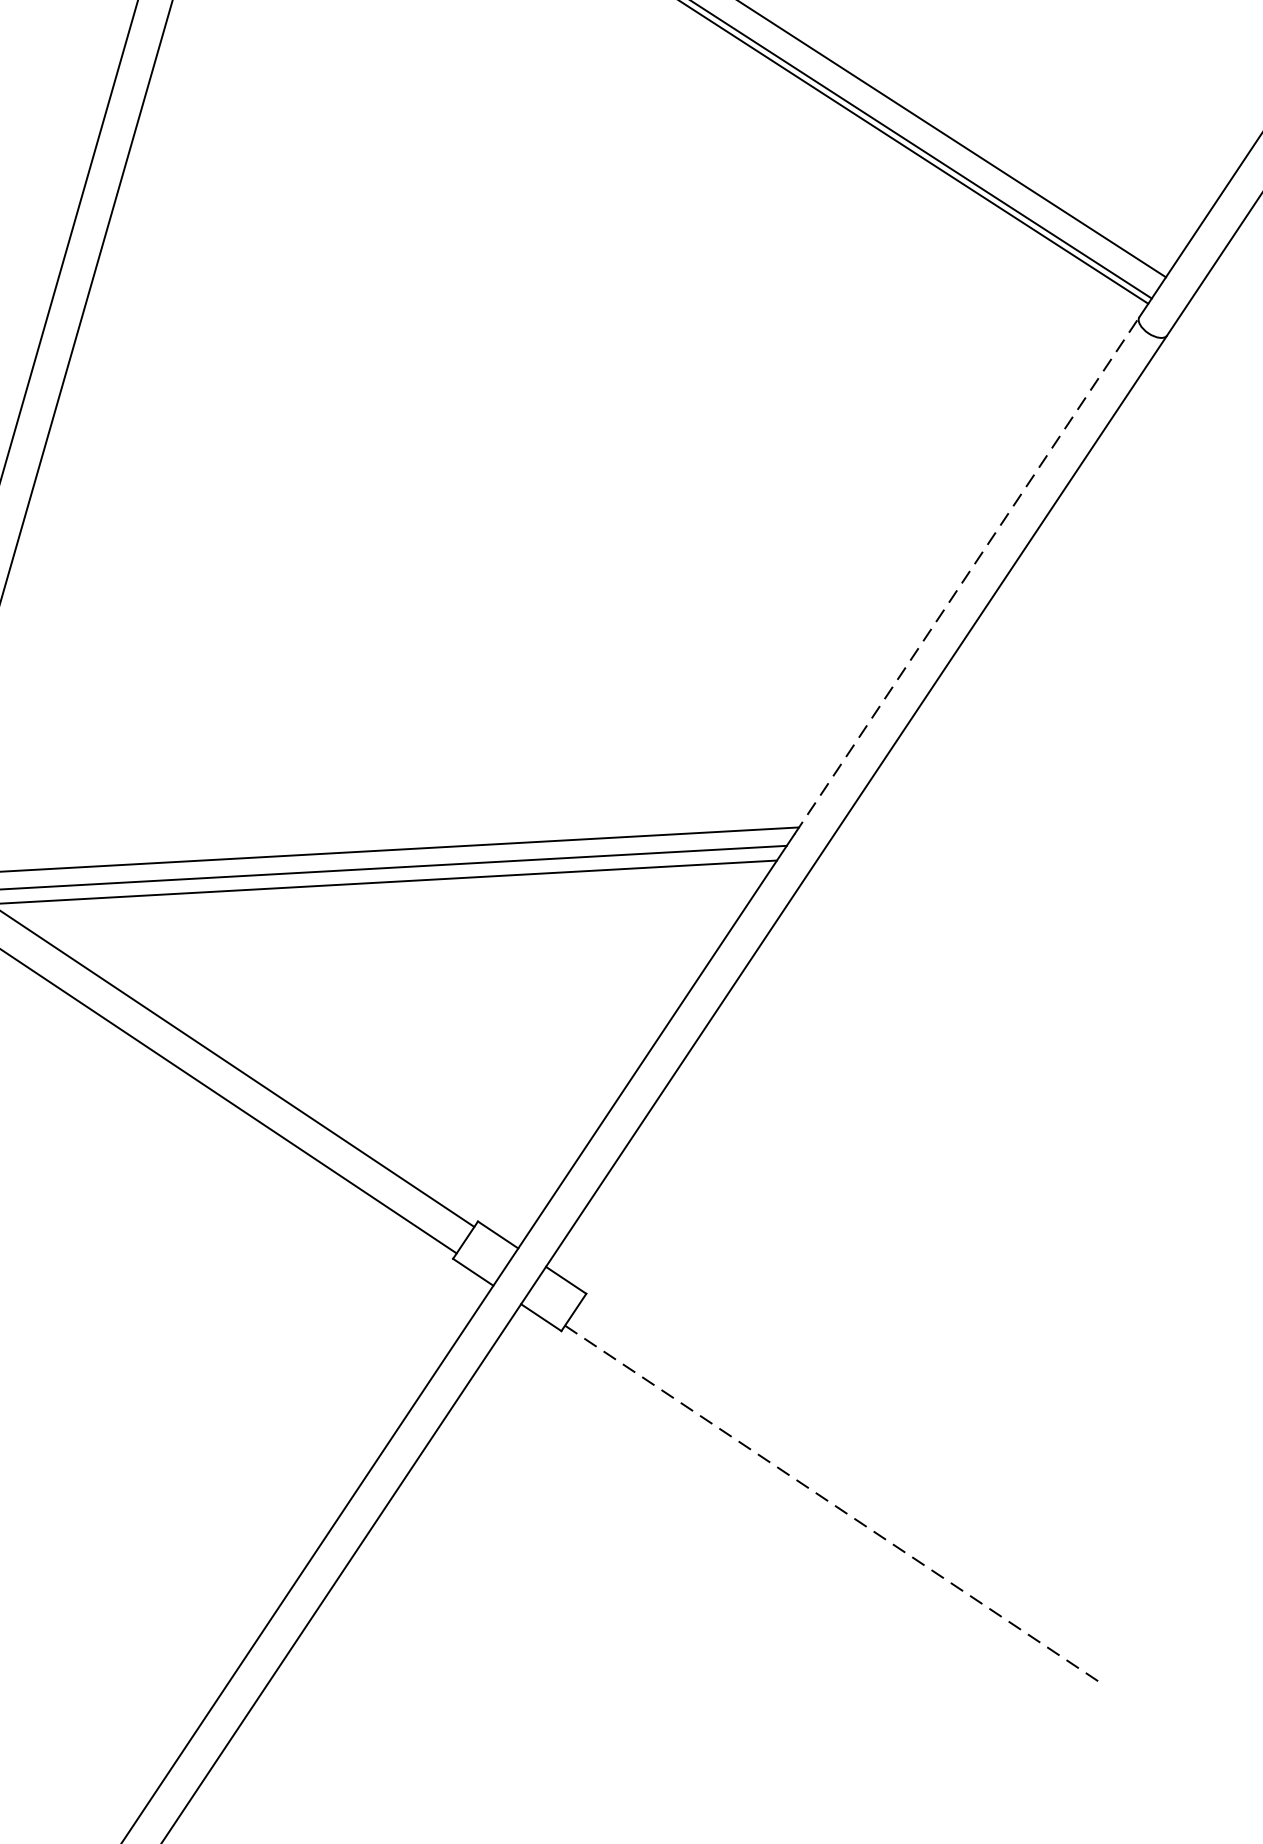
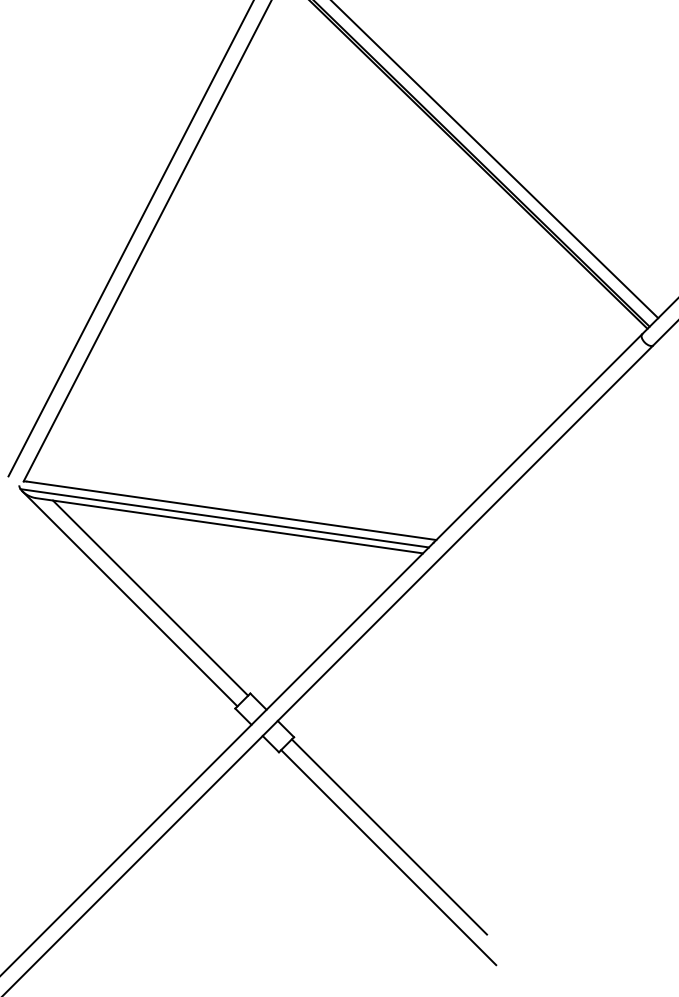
line: (968, 575) -> (538, 438), dashed -> solid
line: (824, 1459) -> (389, 836), added
line: (833, 1502) -> (389, 857), dashed -> solid

